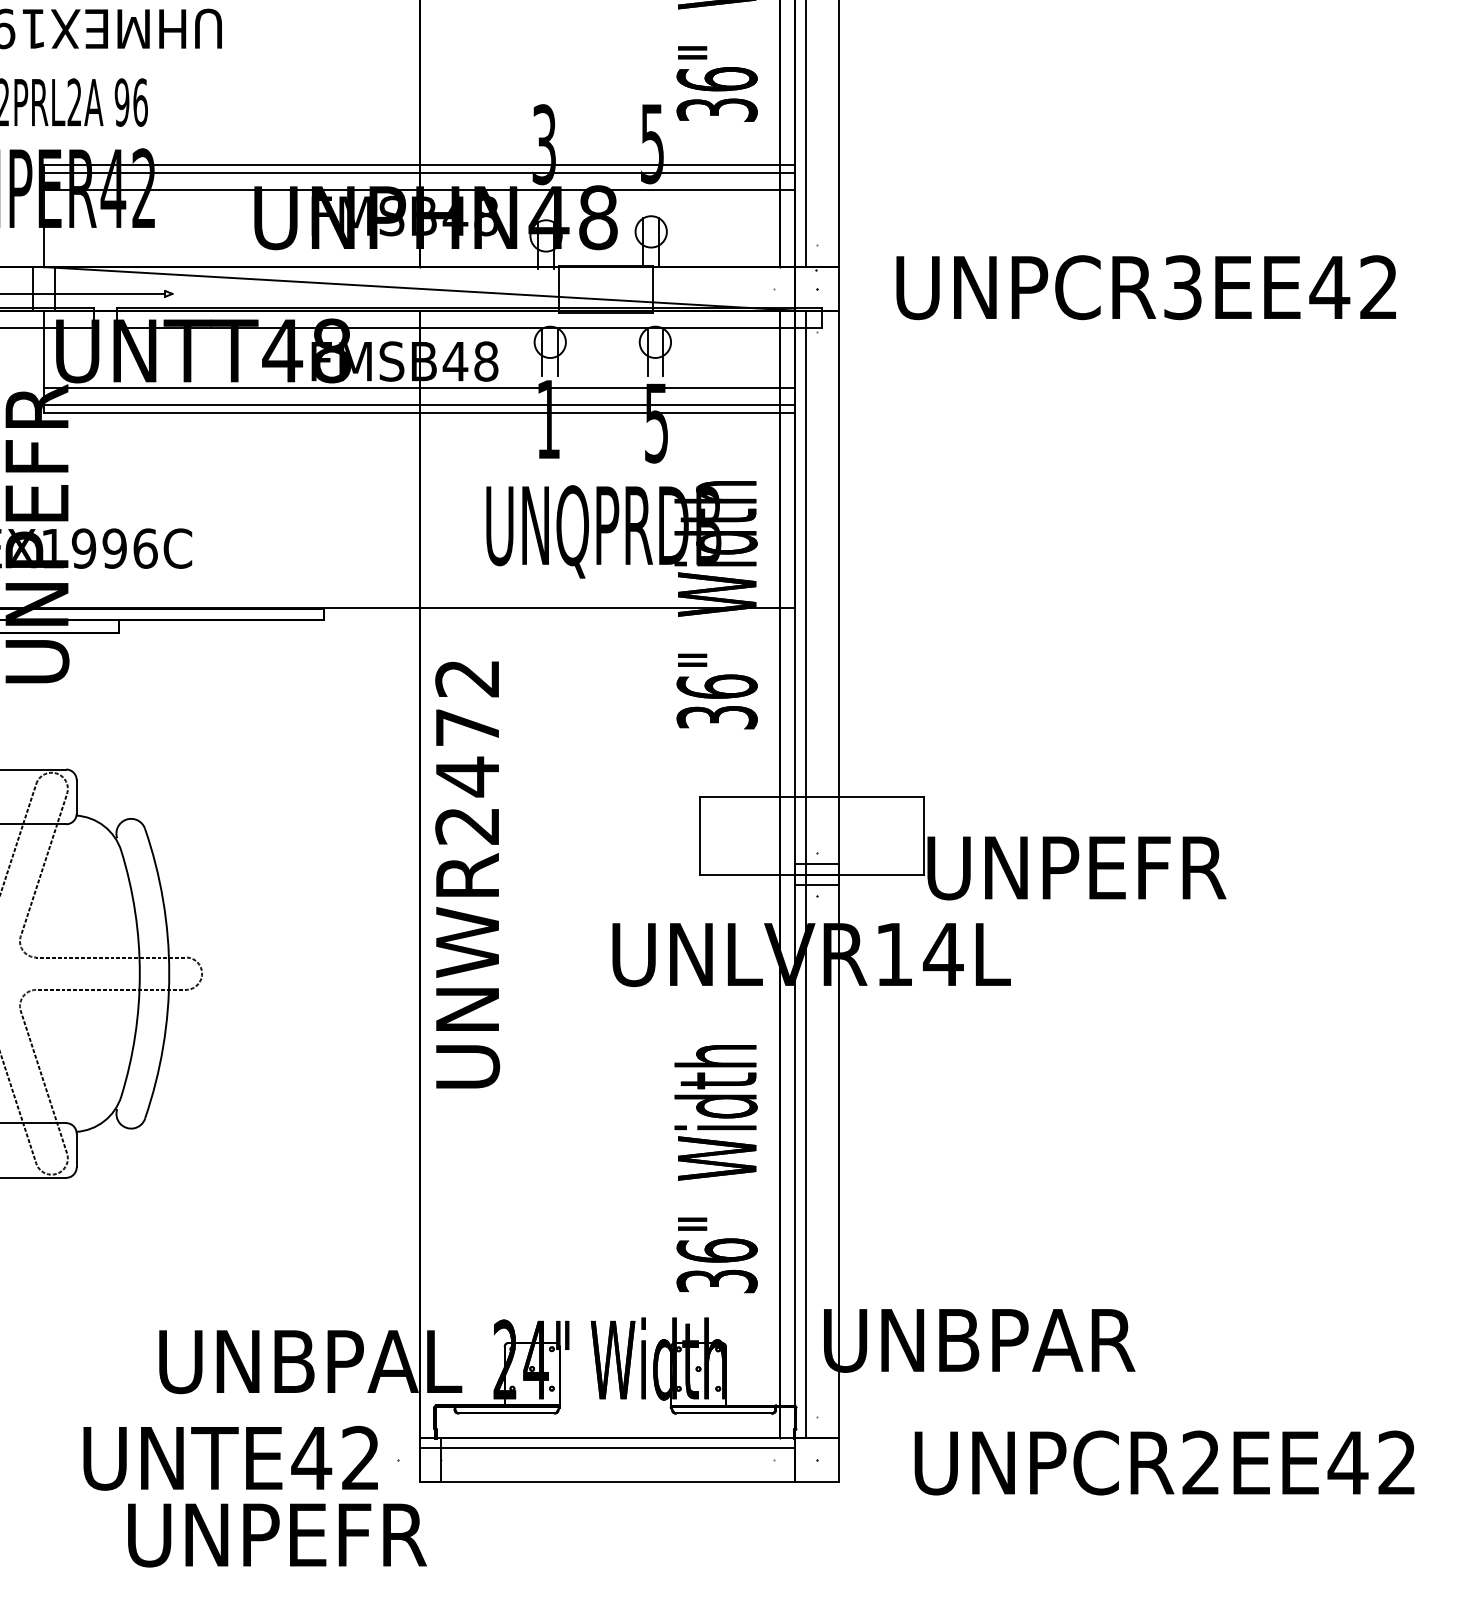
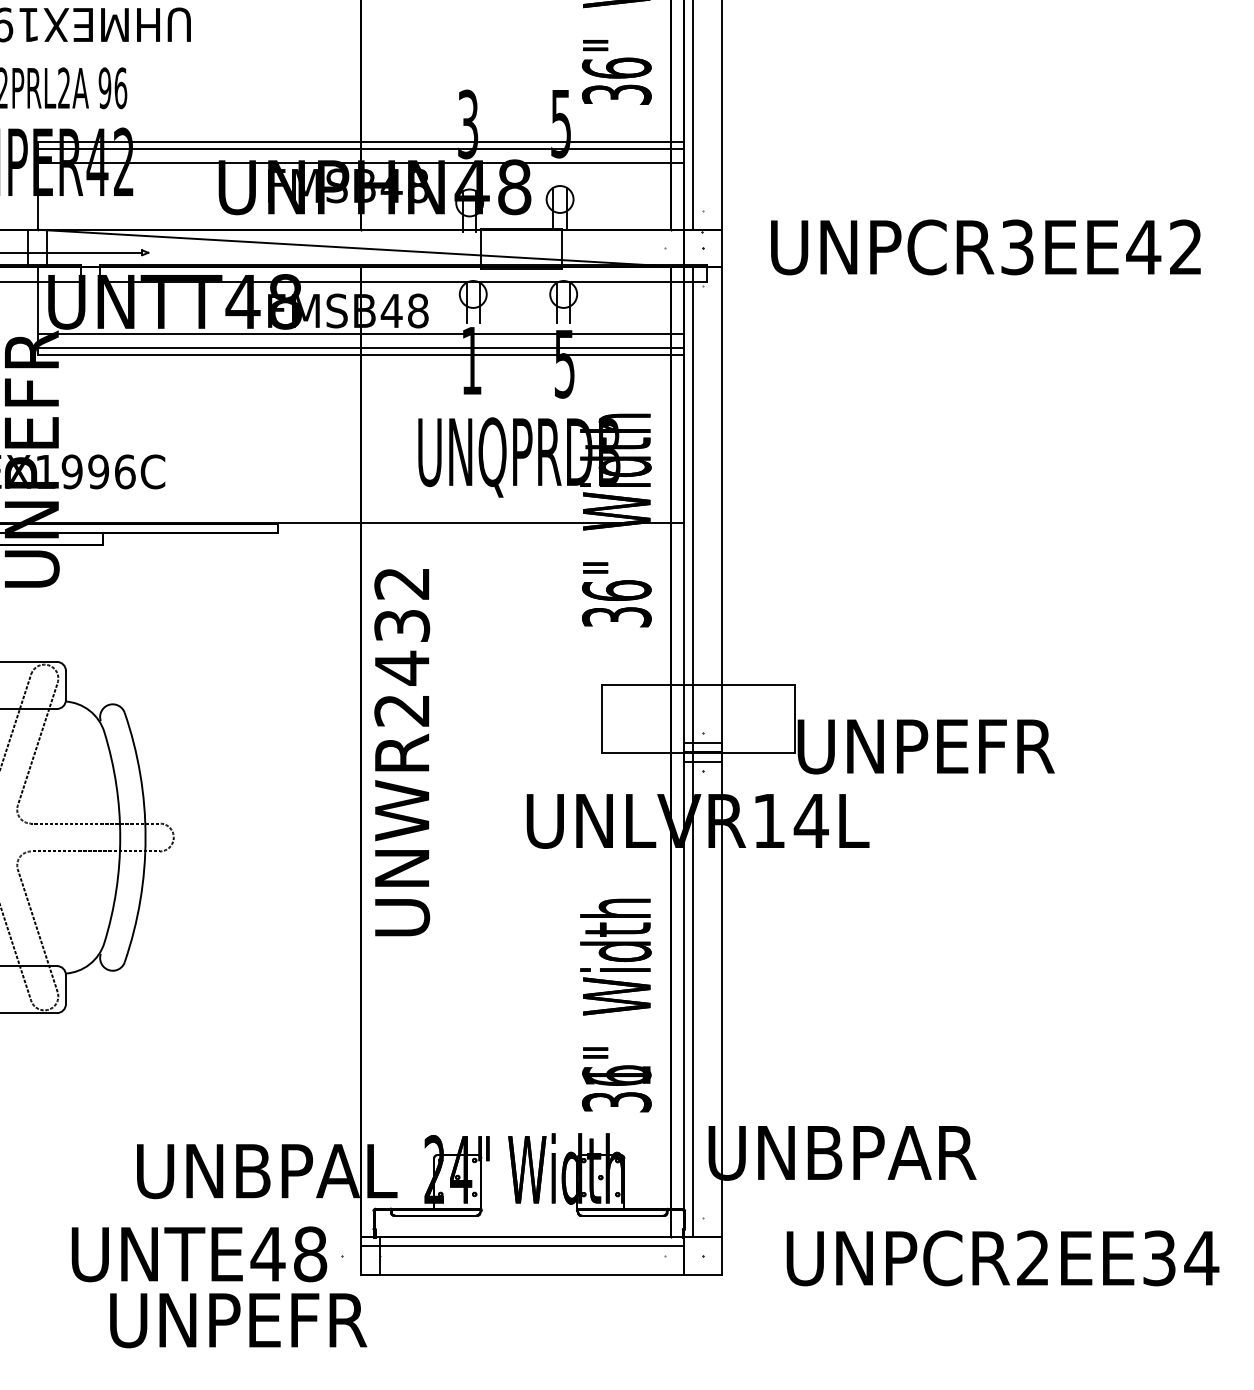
text: (467, 727) -> (402, 625), UNWR2472 -> UNWR2432
text: (716, 1250) -> (616, 1075), 36" -> 31"
text: (360, 1457) -> (310, 1253), UNTE42 -> UNTE48
text: (1372, 1462) -> (1180, 1257), UNPCR2EE42 -> UNPCR2EE34

